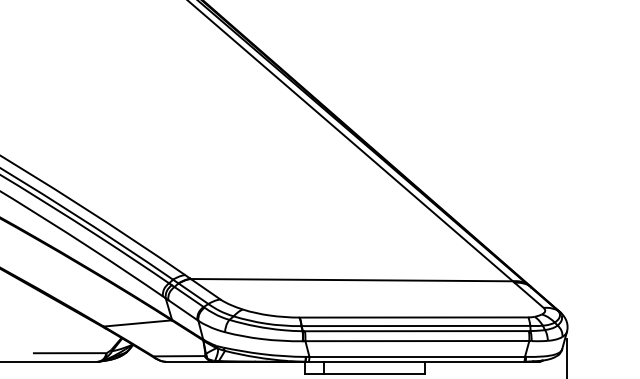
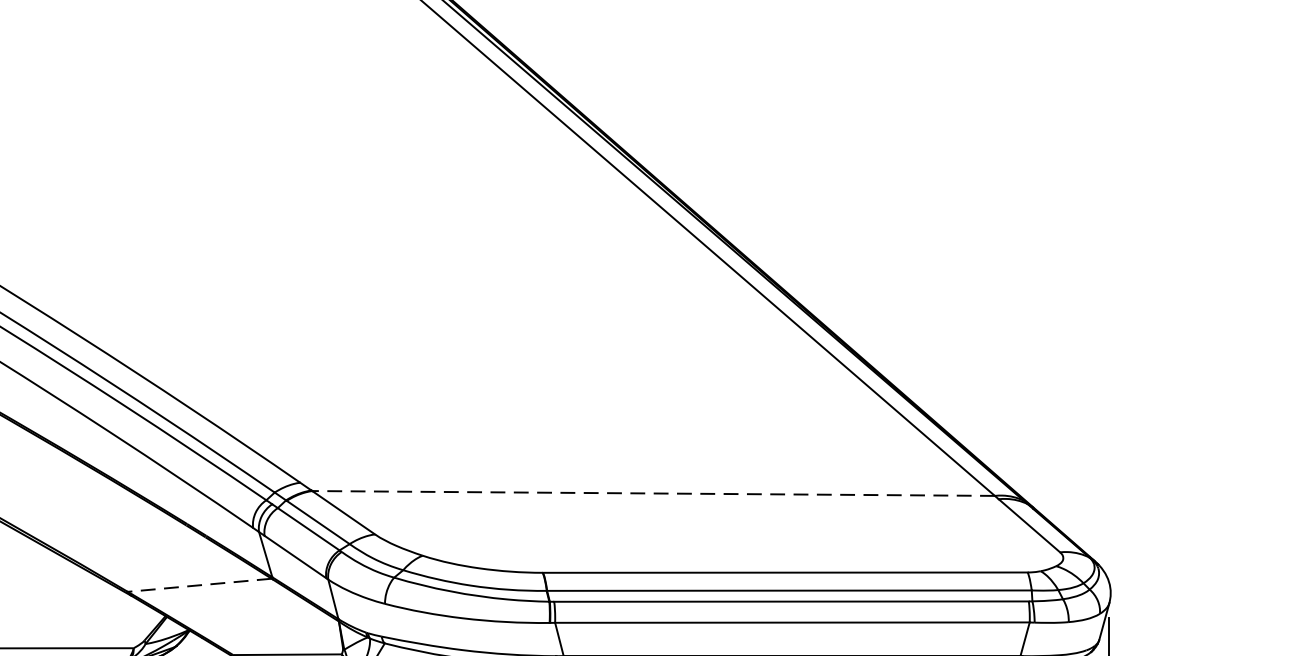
line: (351, 280) -> (652, 494), solid -> dashed
line: (137, 323) -> (199, 585), solid -> dashed

